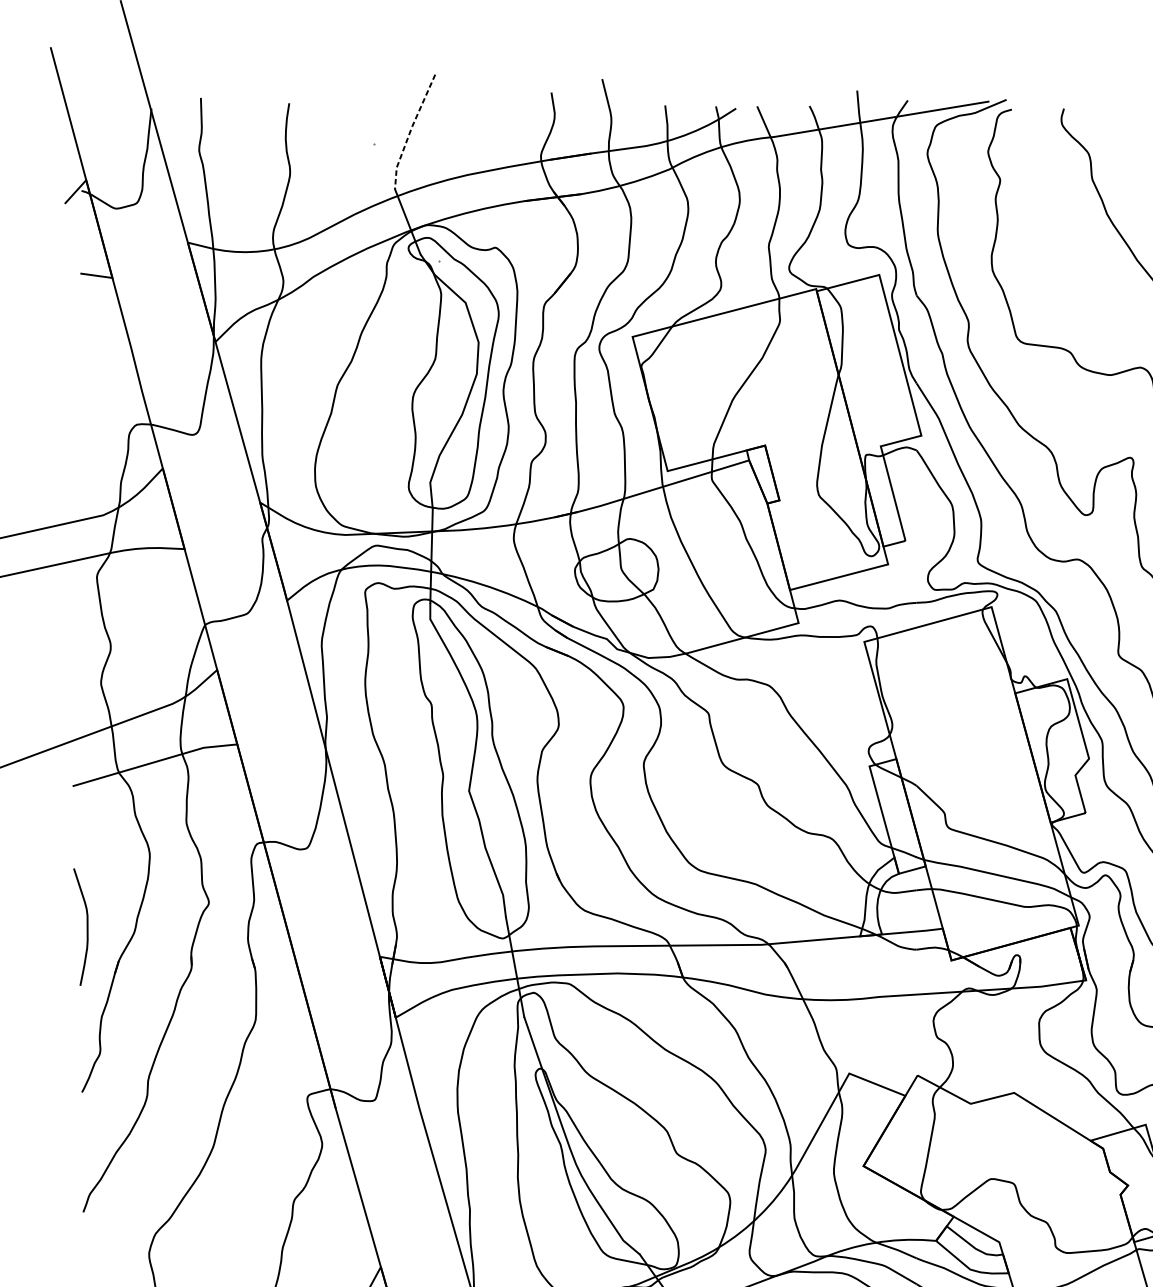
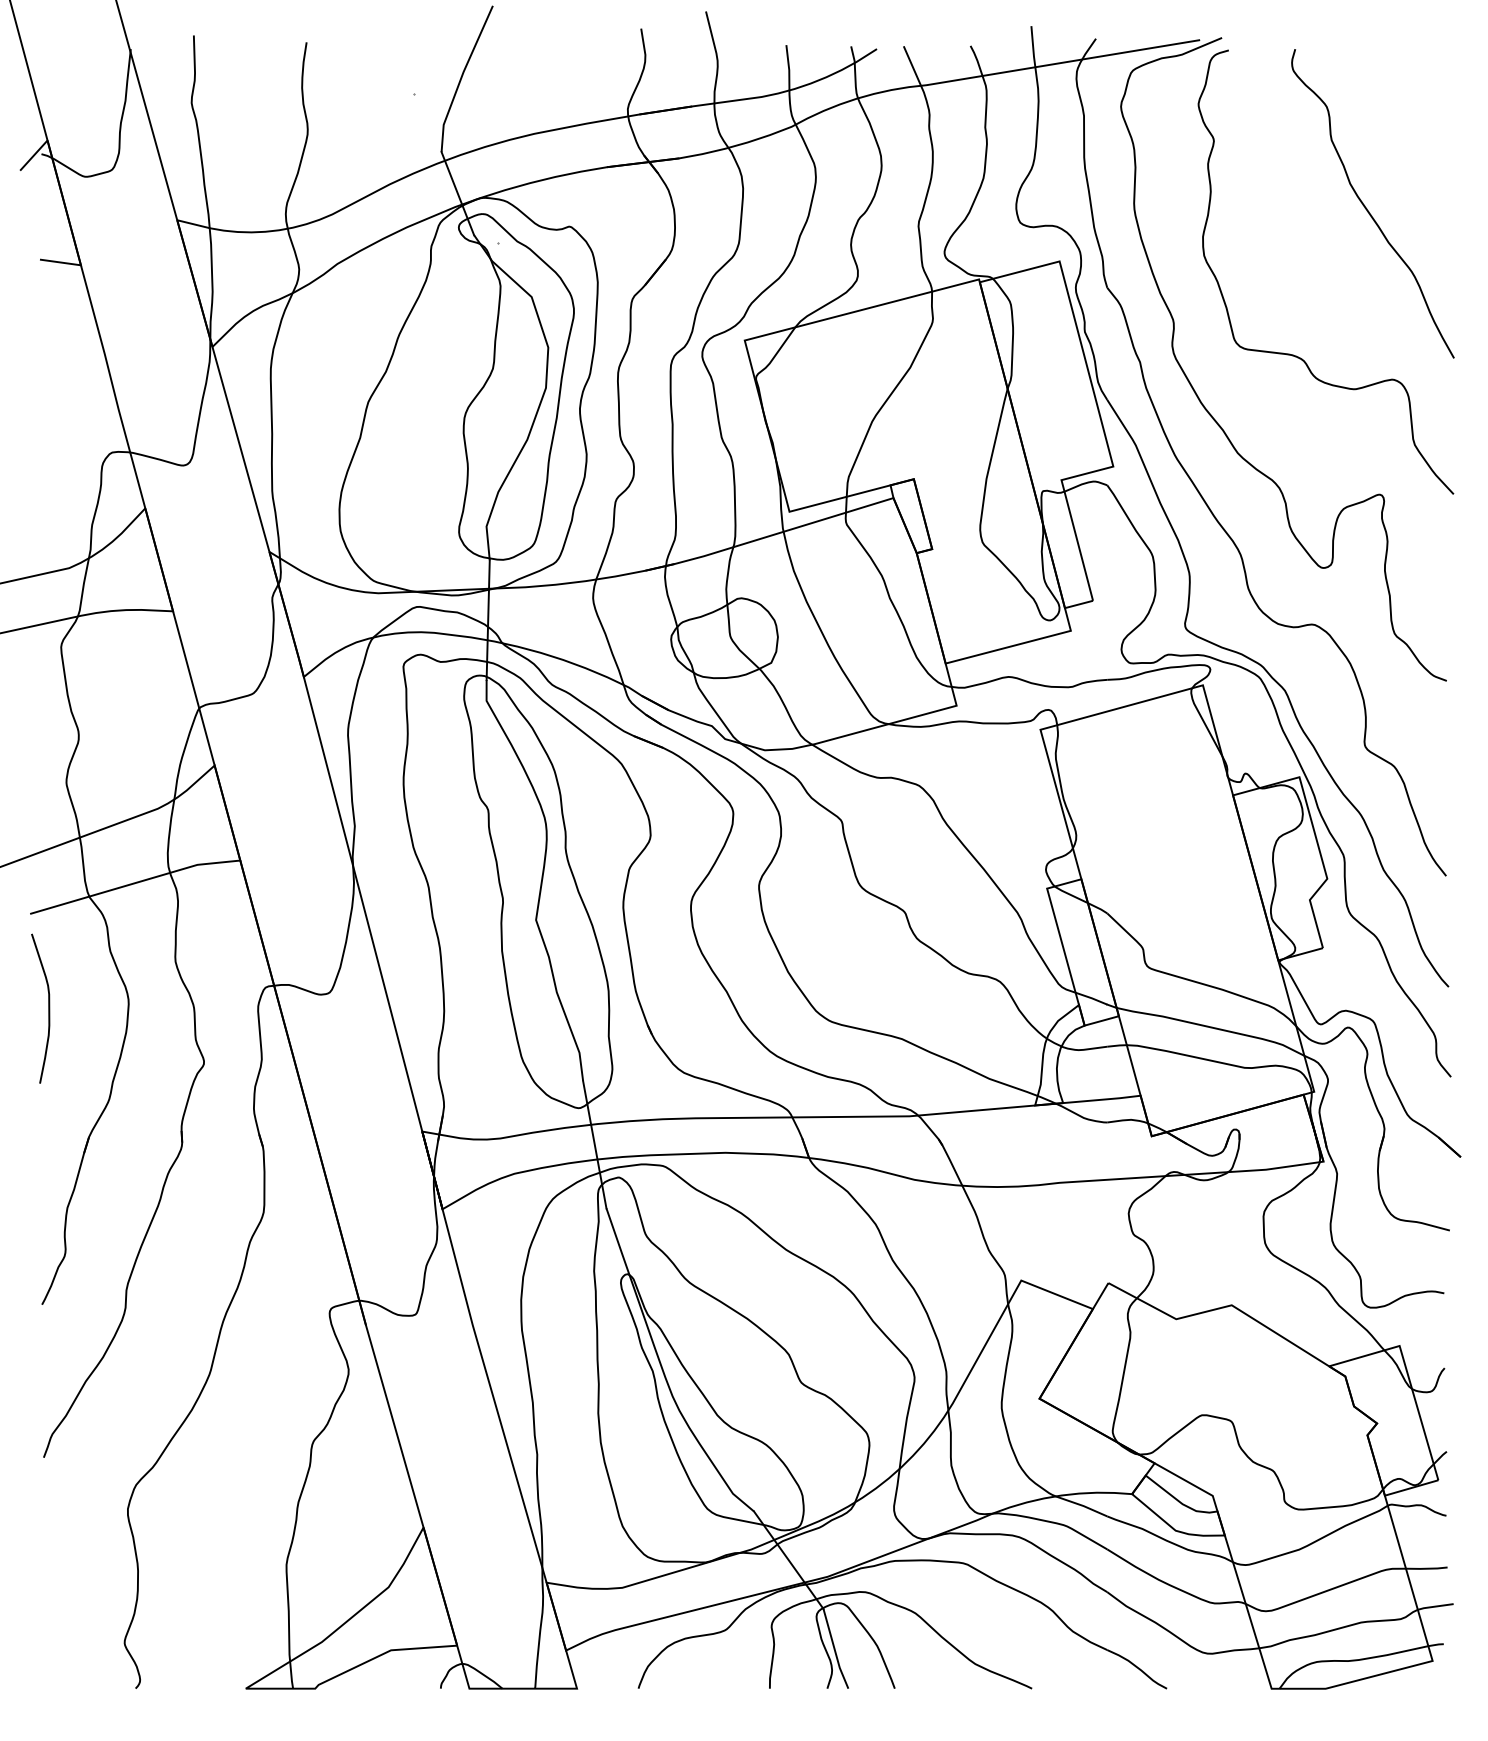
line: (410, 130) -> (461, 77), dashed -> solid
curve: (87, 926) -> (48, 1008), moved

